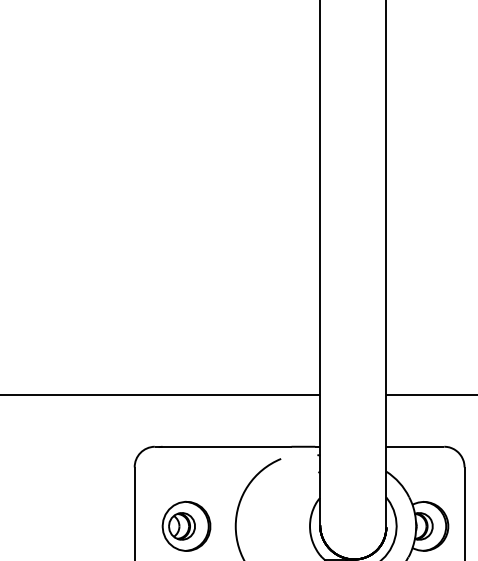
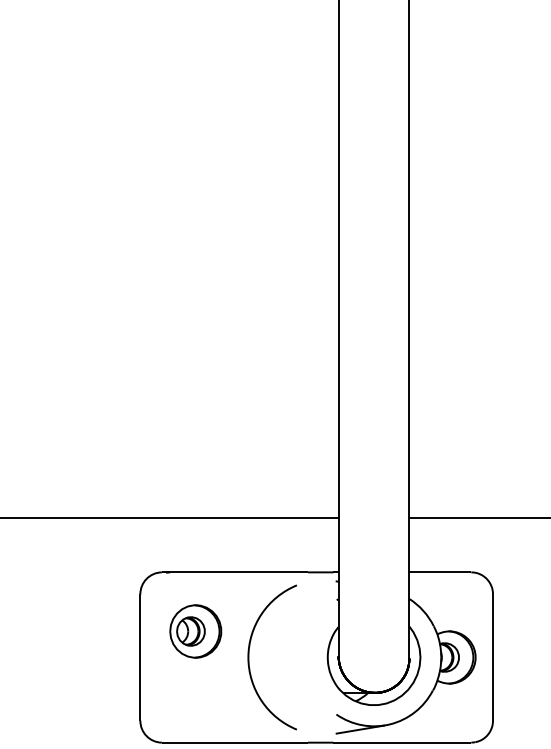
part: (186, 526) -> (195, 631), moved

